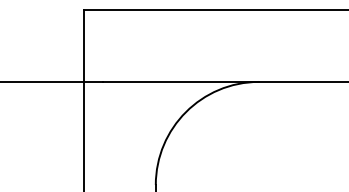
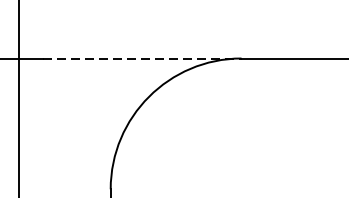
line: (181, 81) -> (143, 57), solid -> dashed

